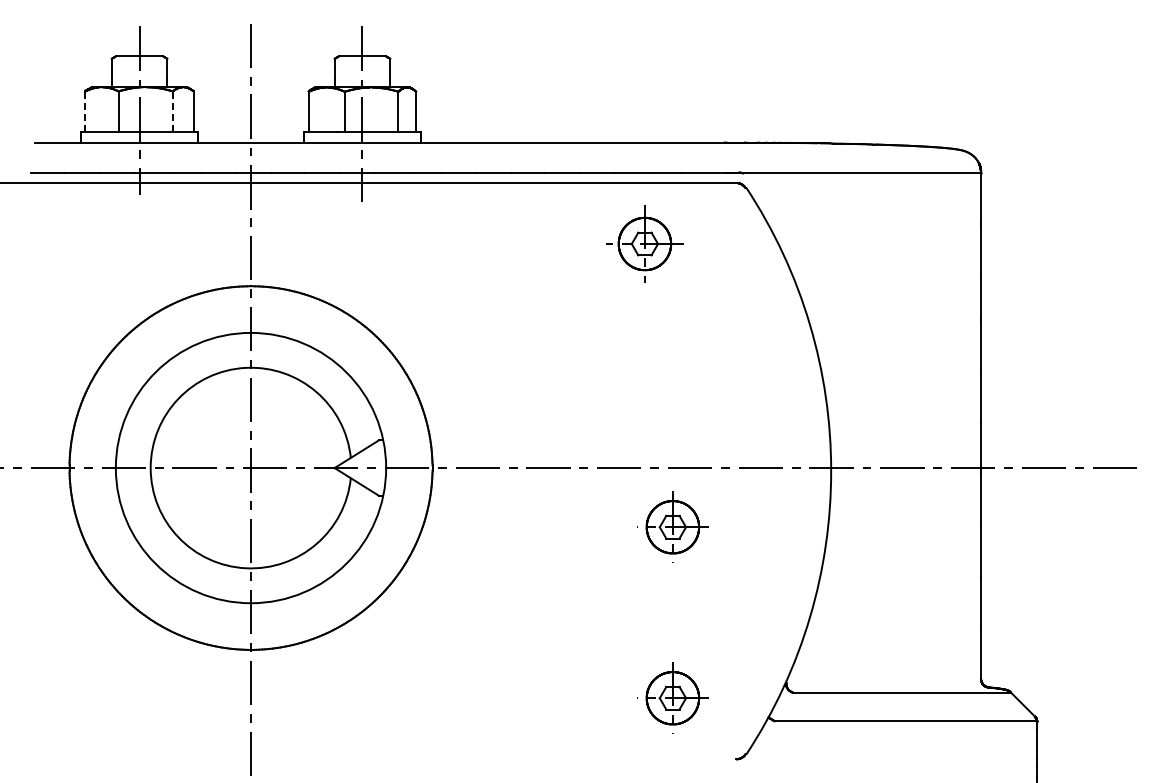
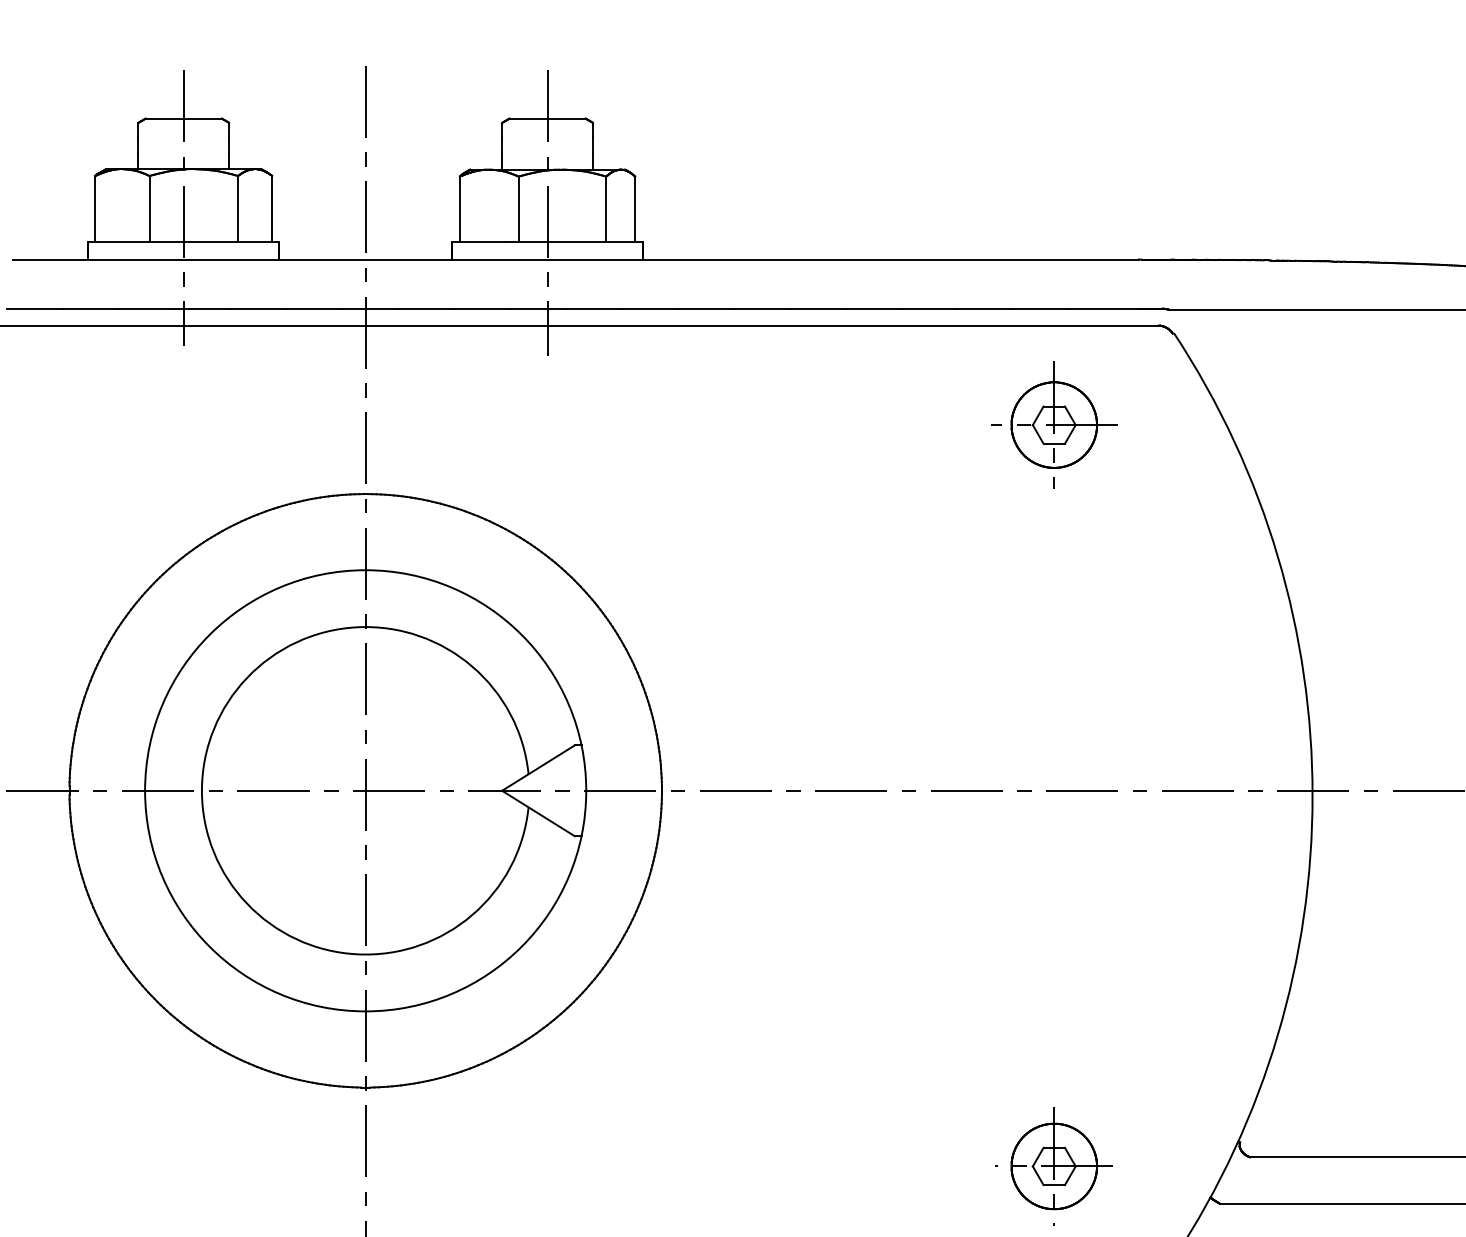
line: (85, 111) -> (95, 208), dashed -> solid
line: (172, 111) -> (237, 208), dashed -> solid
part: (644, 243) -> (1053, 424), moved
part: (672, 526) -> (1053, 886), removed

